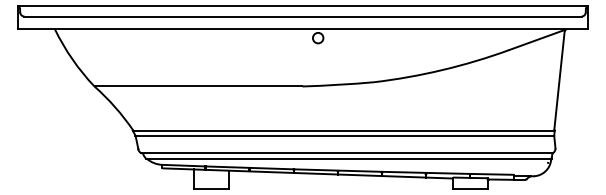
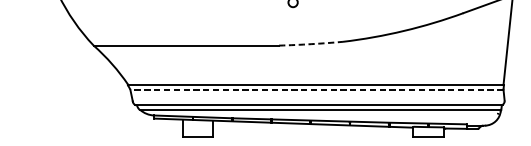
arc: (338, 84) -> (311, 43), solid -> dashed
line: (344, 135) -> (316, 89), solid -> dashed

